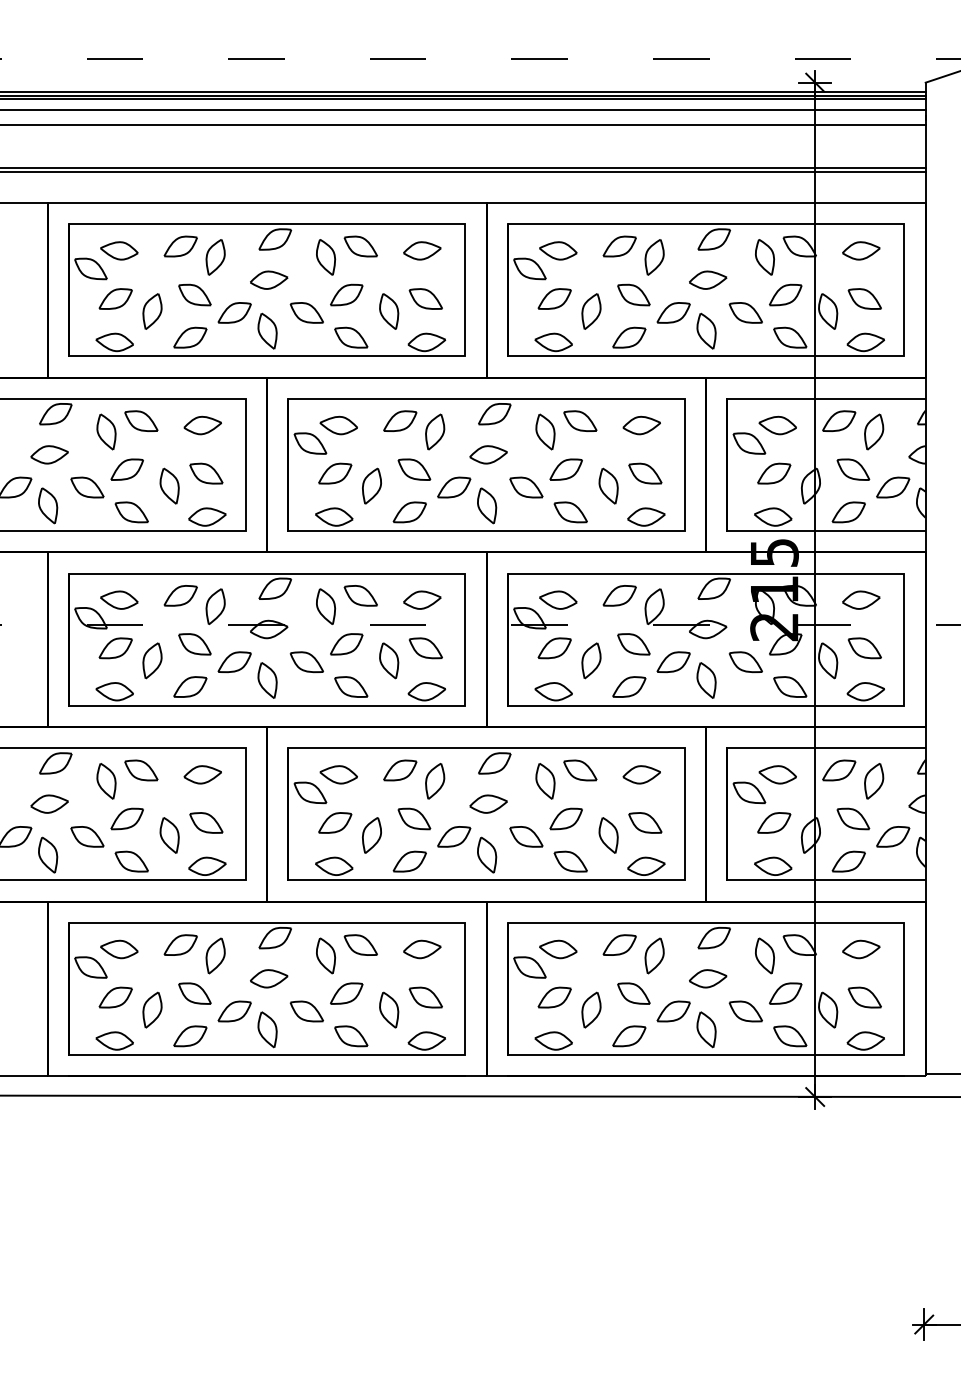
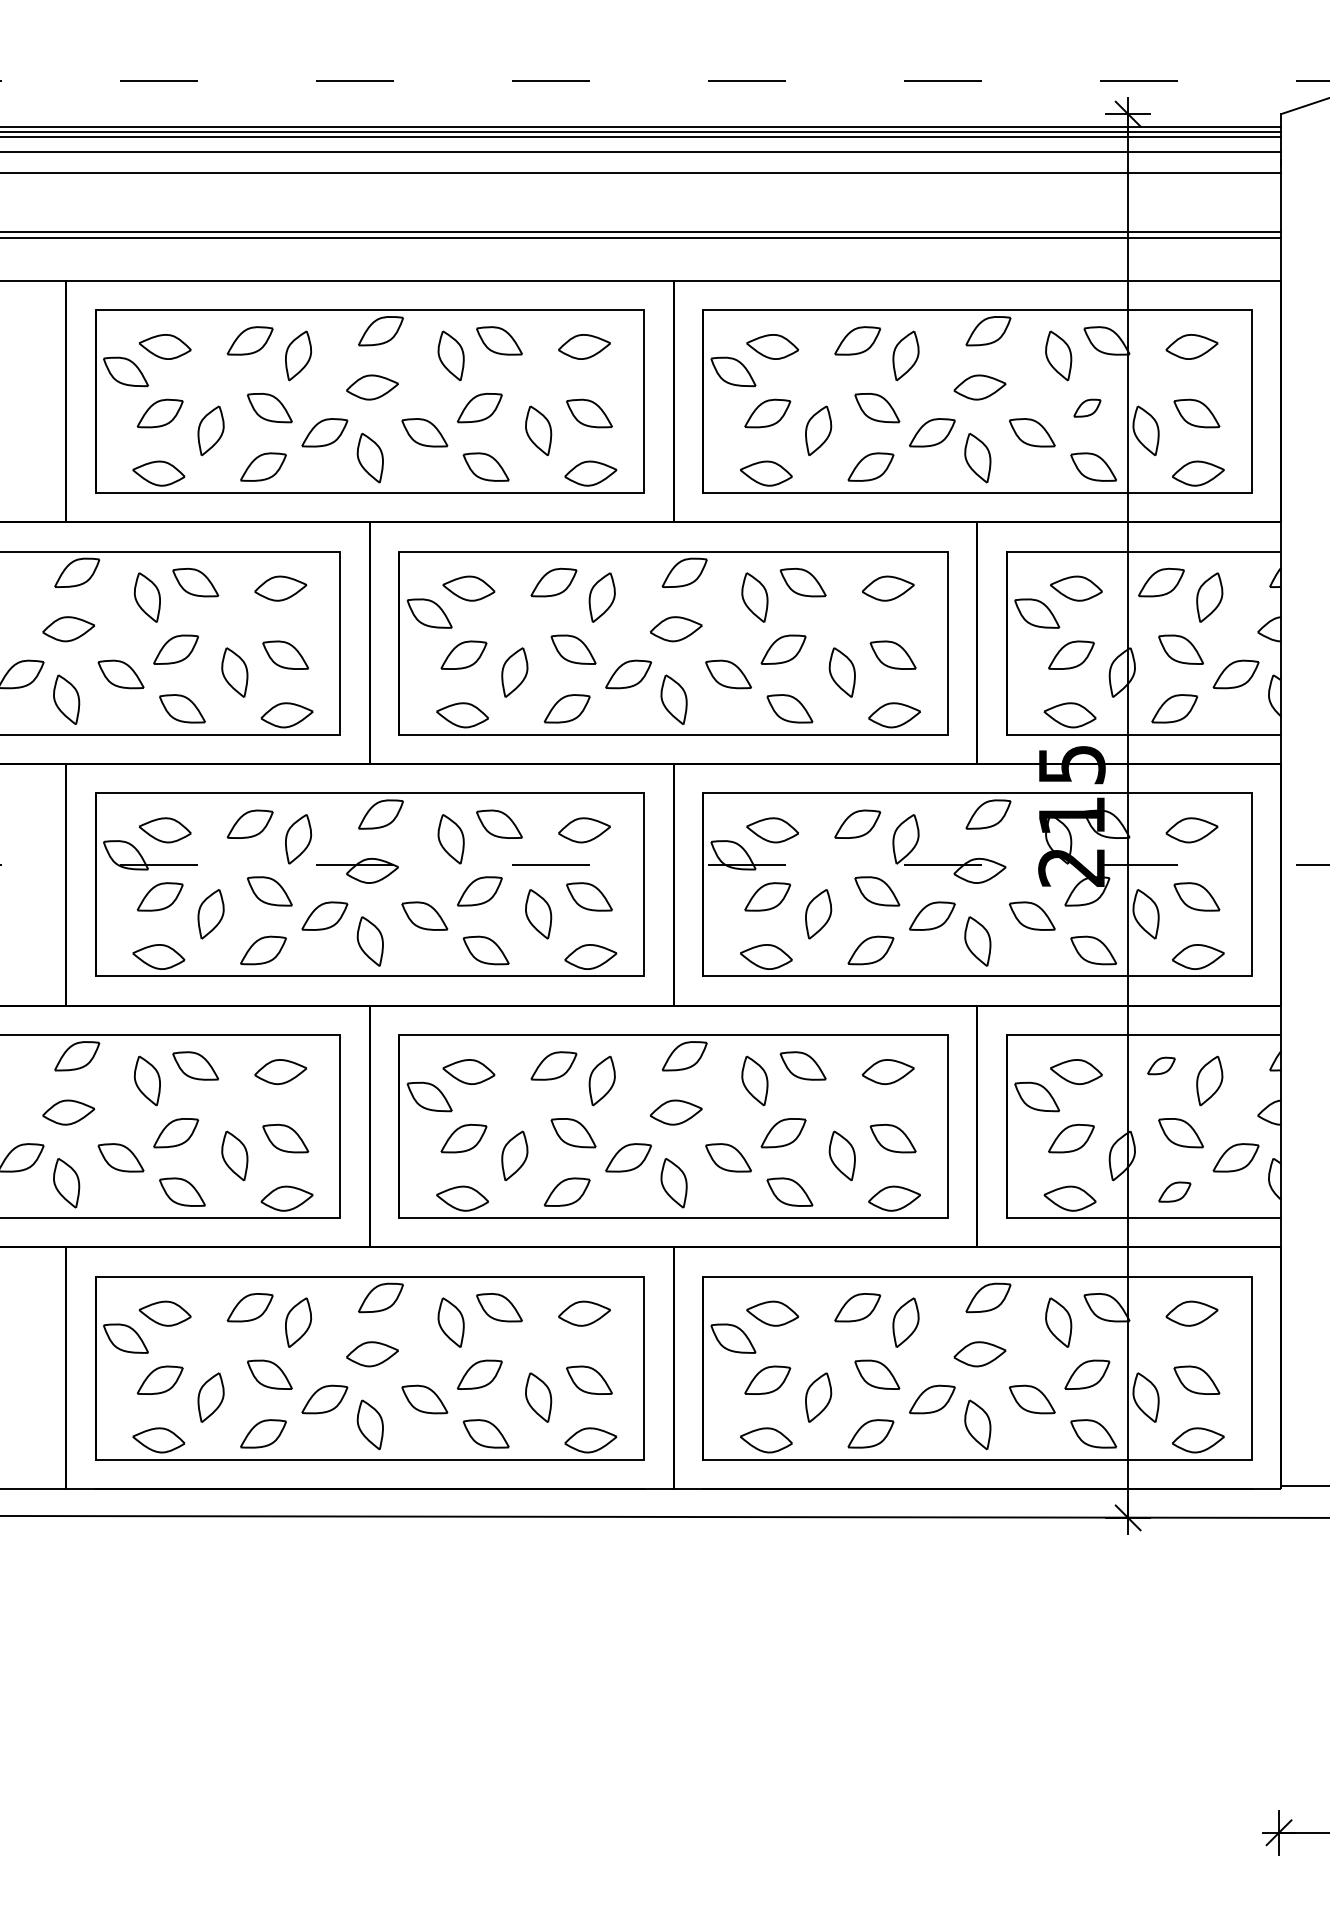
part: (785, 295) -> (1087, 408), size x0.6
part: (839, 770) -> (1161, 1065), size x0.6
part: (848, 861) -> (1174, 1191), size x0.7

